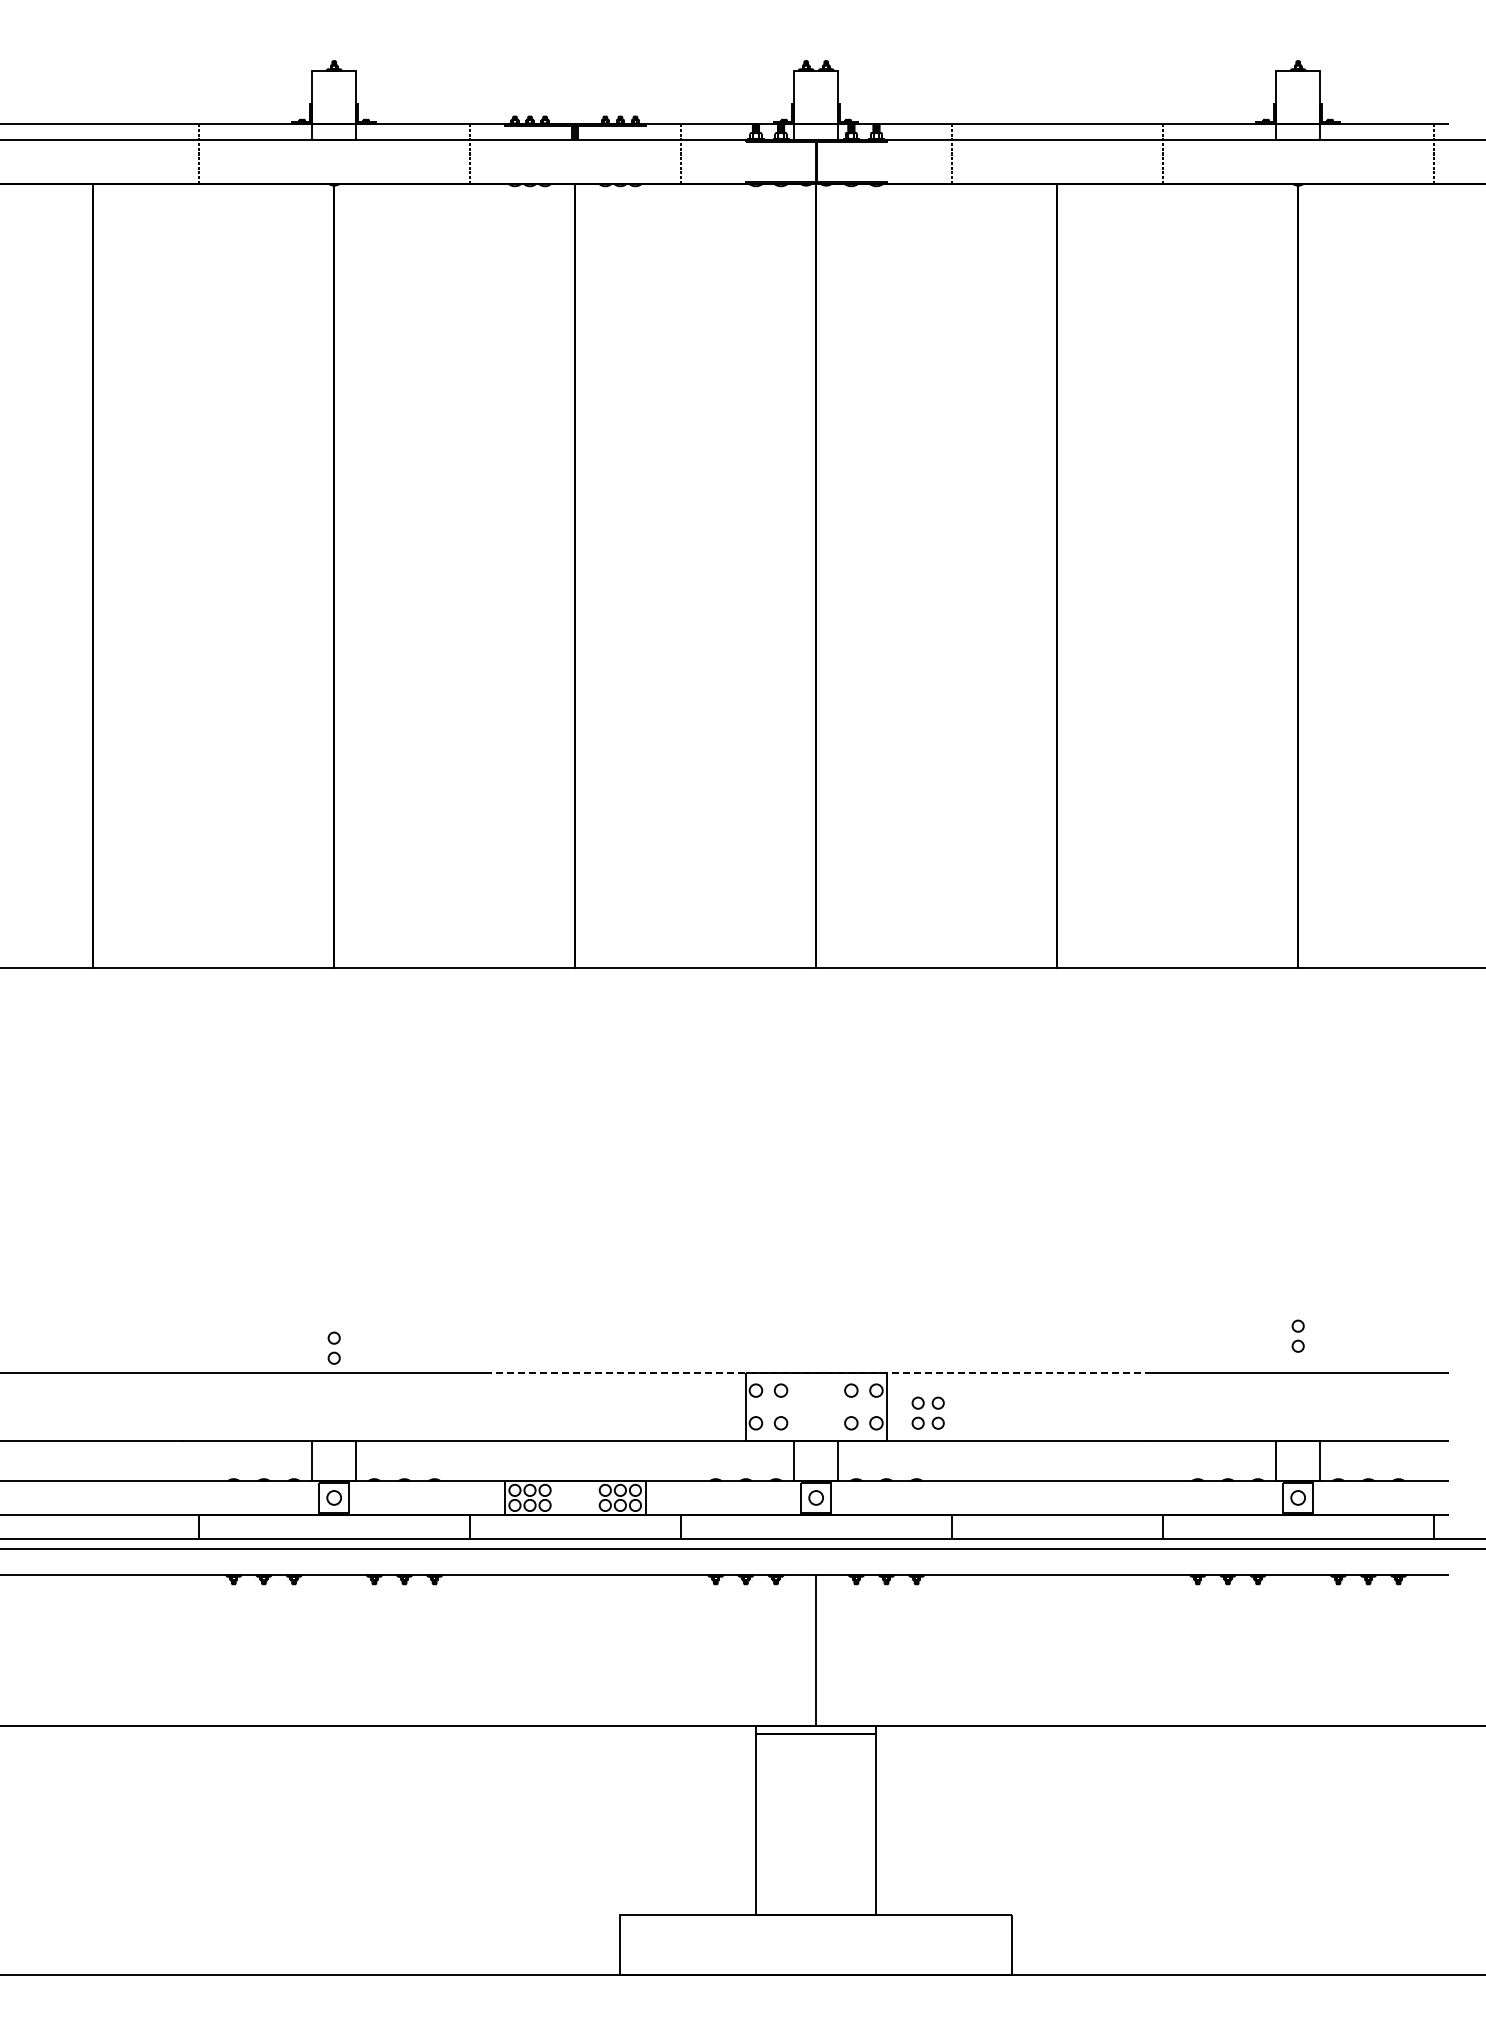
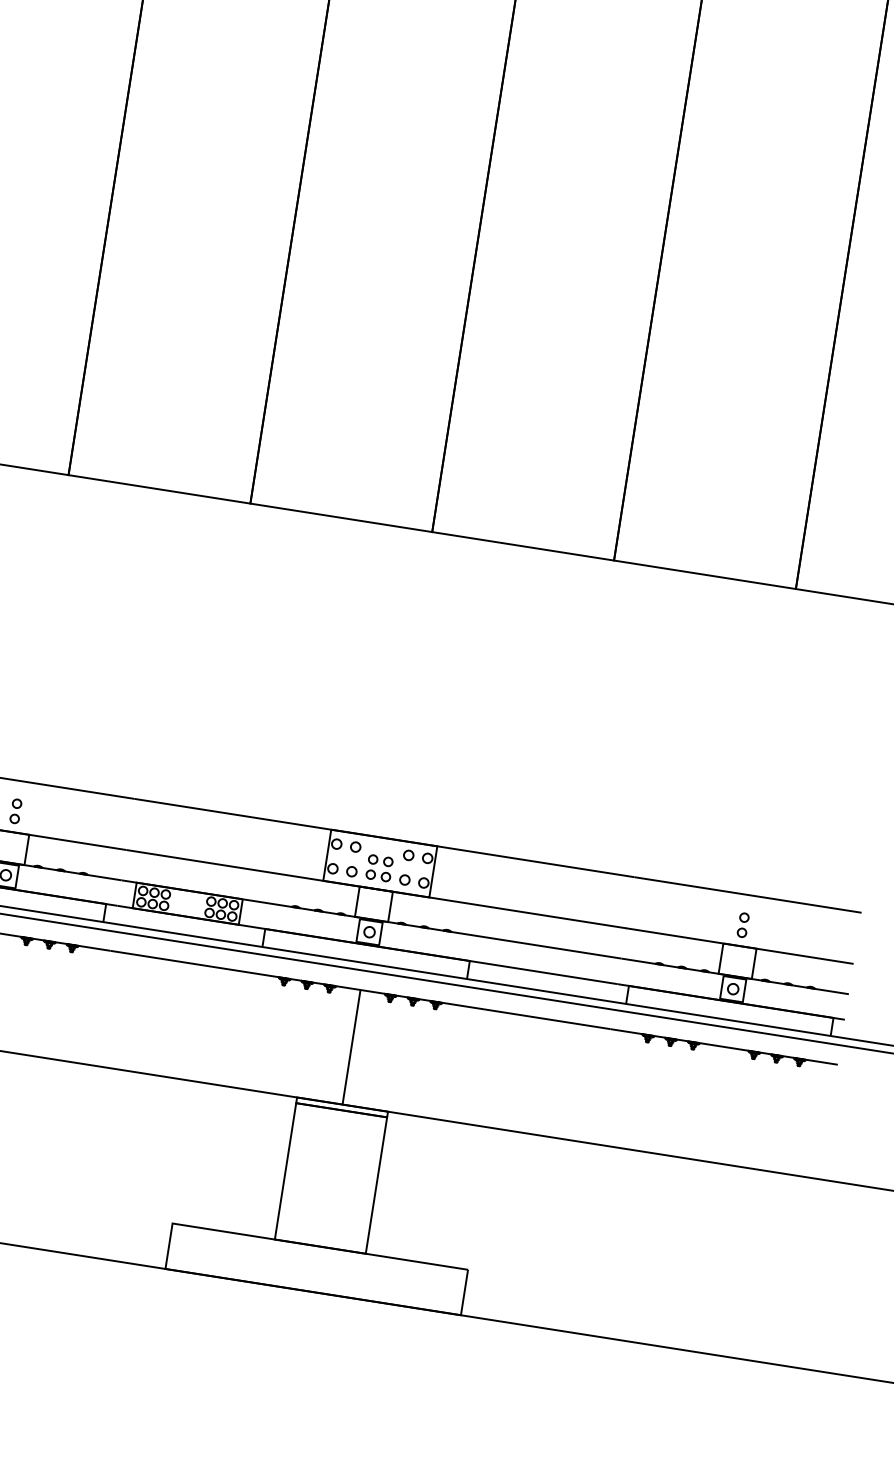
part: (1297, 1335) -> (742, 924), moved
part: (333, 1347) -> (15, 810), moved
line: (816, 1373) -> (384, 838), dashed -> solid
part: (923, 1407) -> (376, 863), moved

